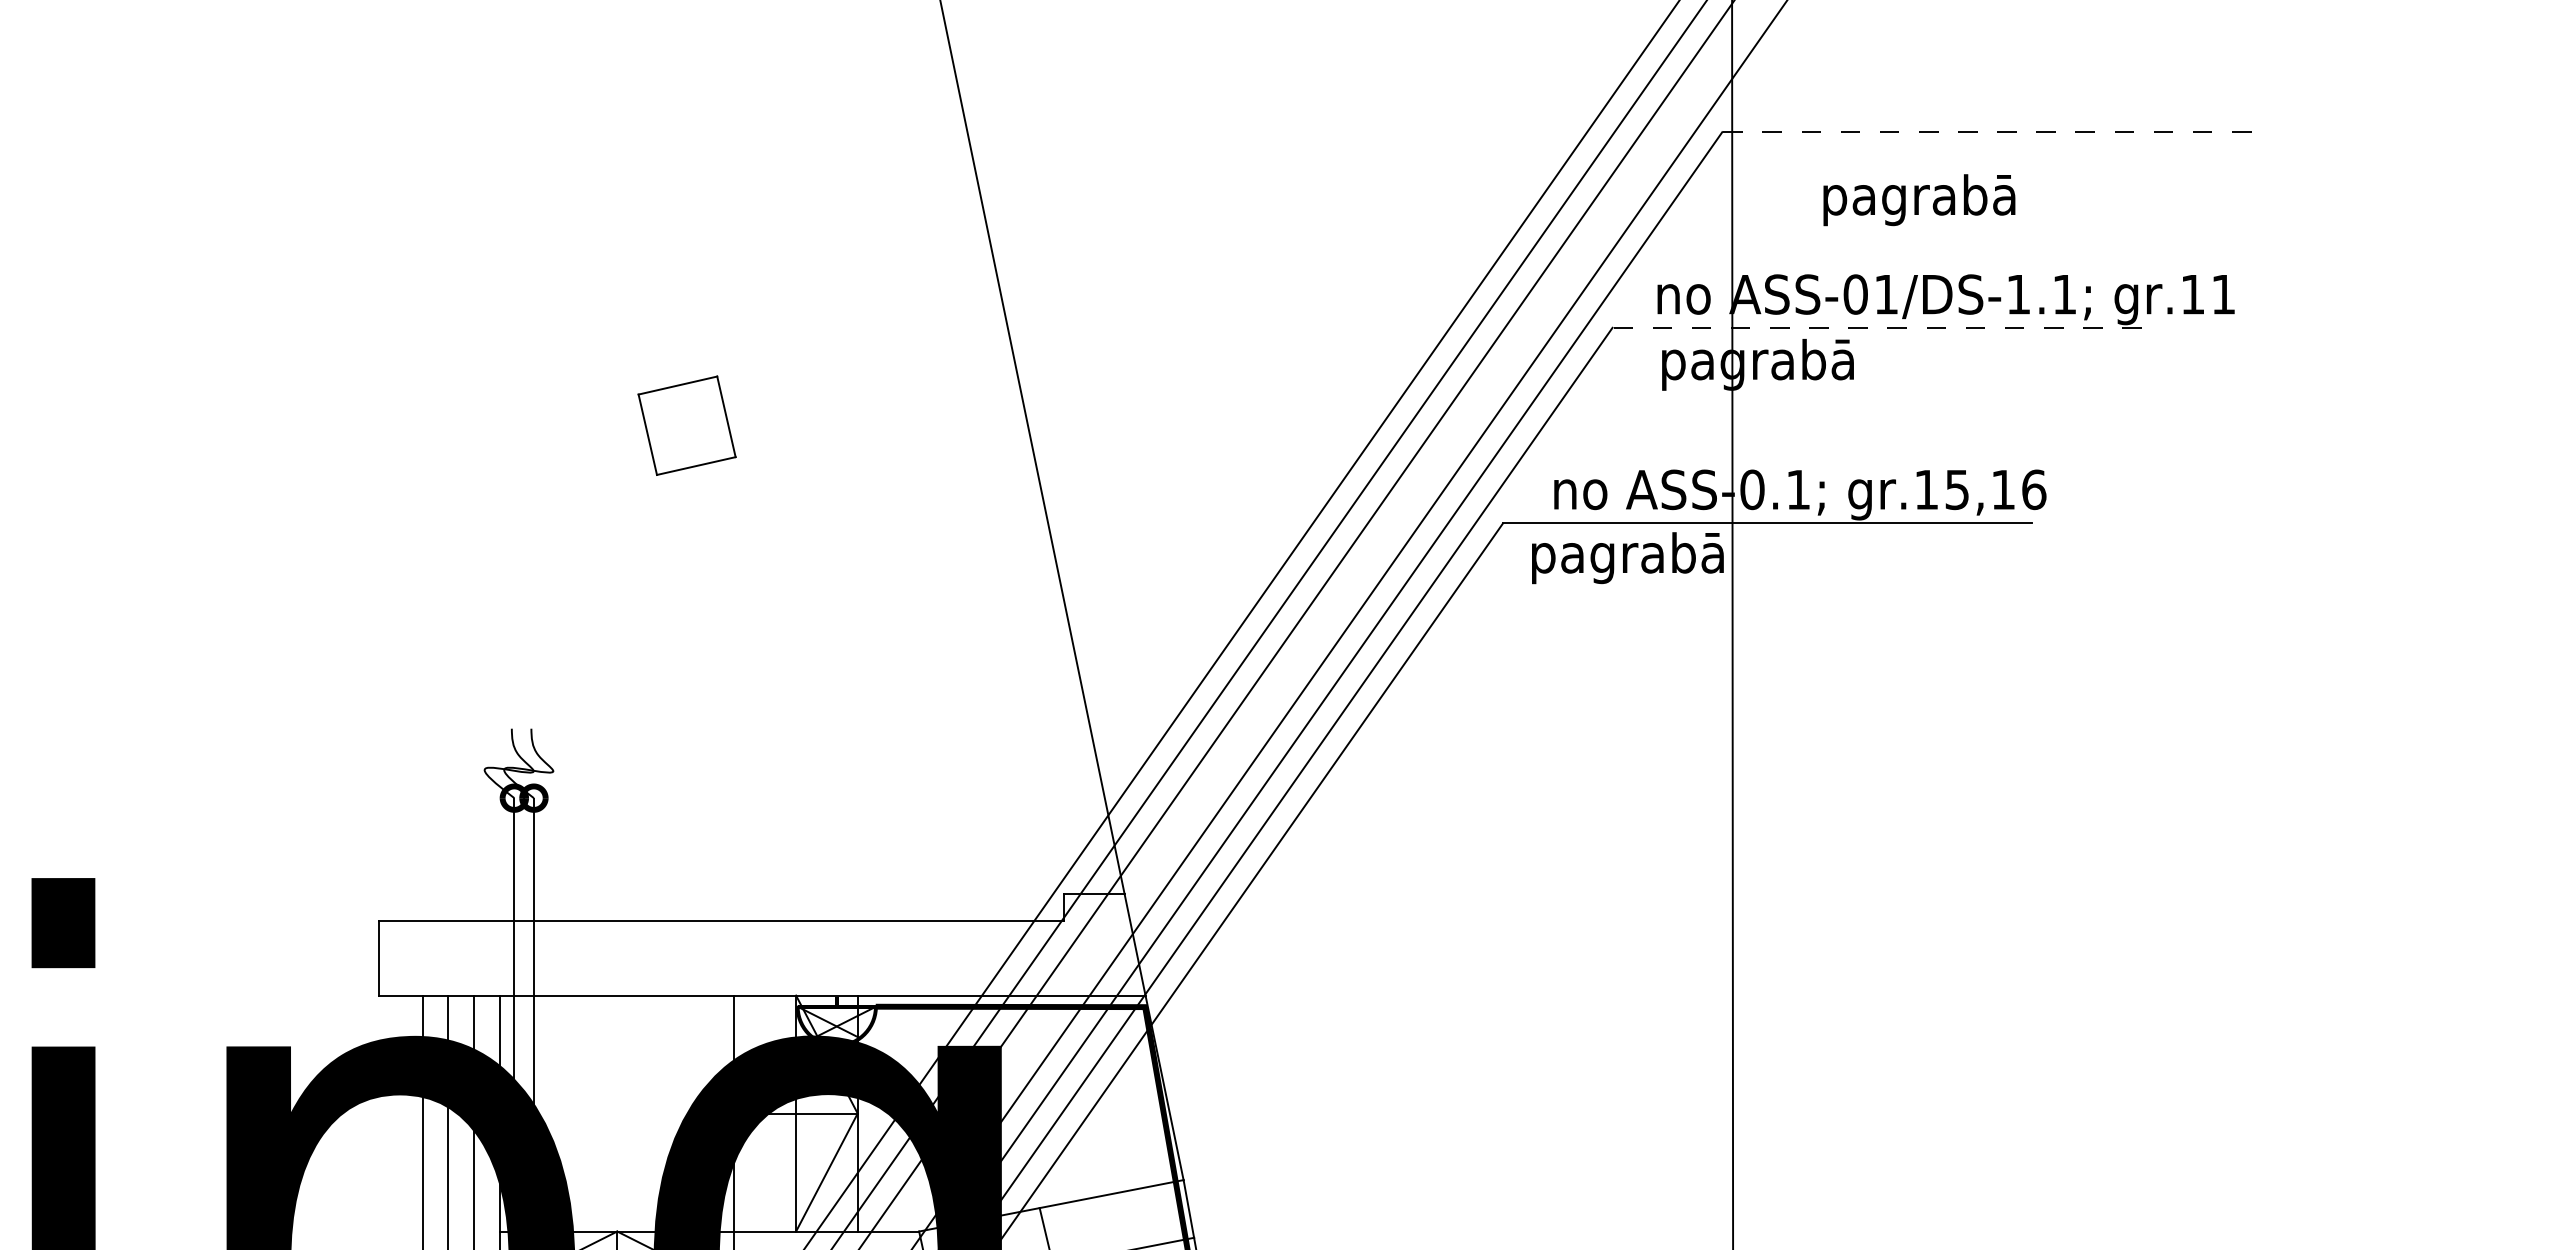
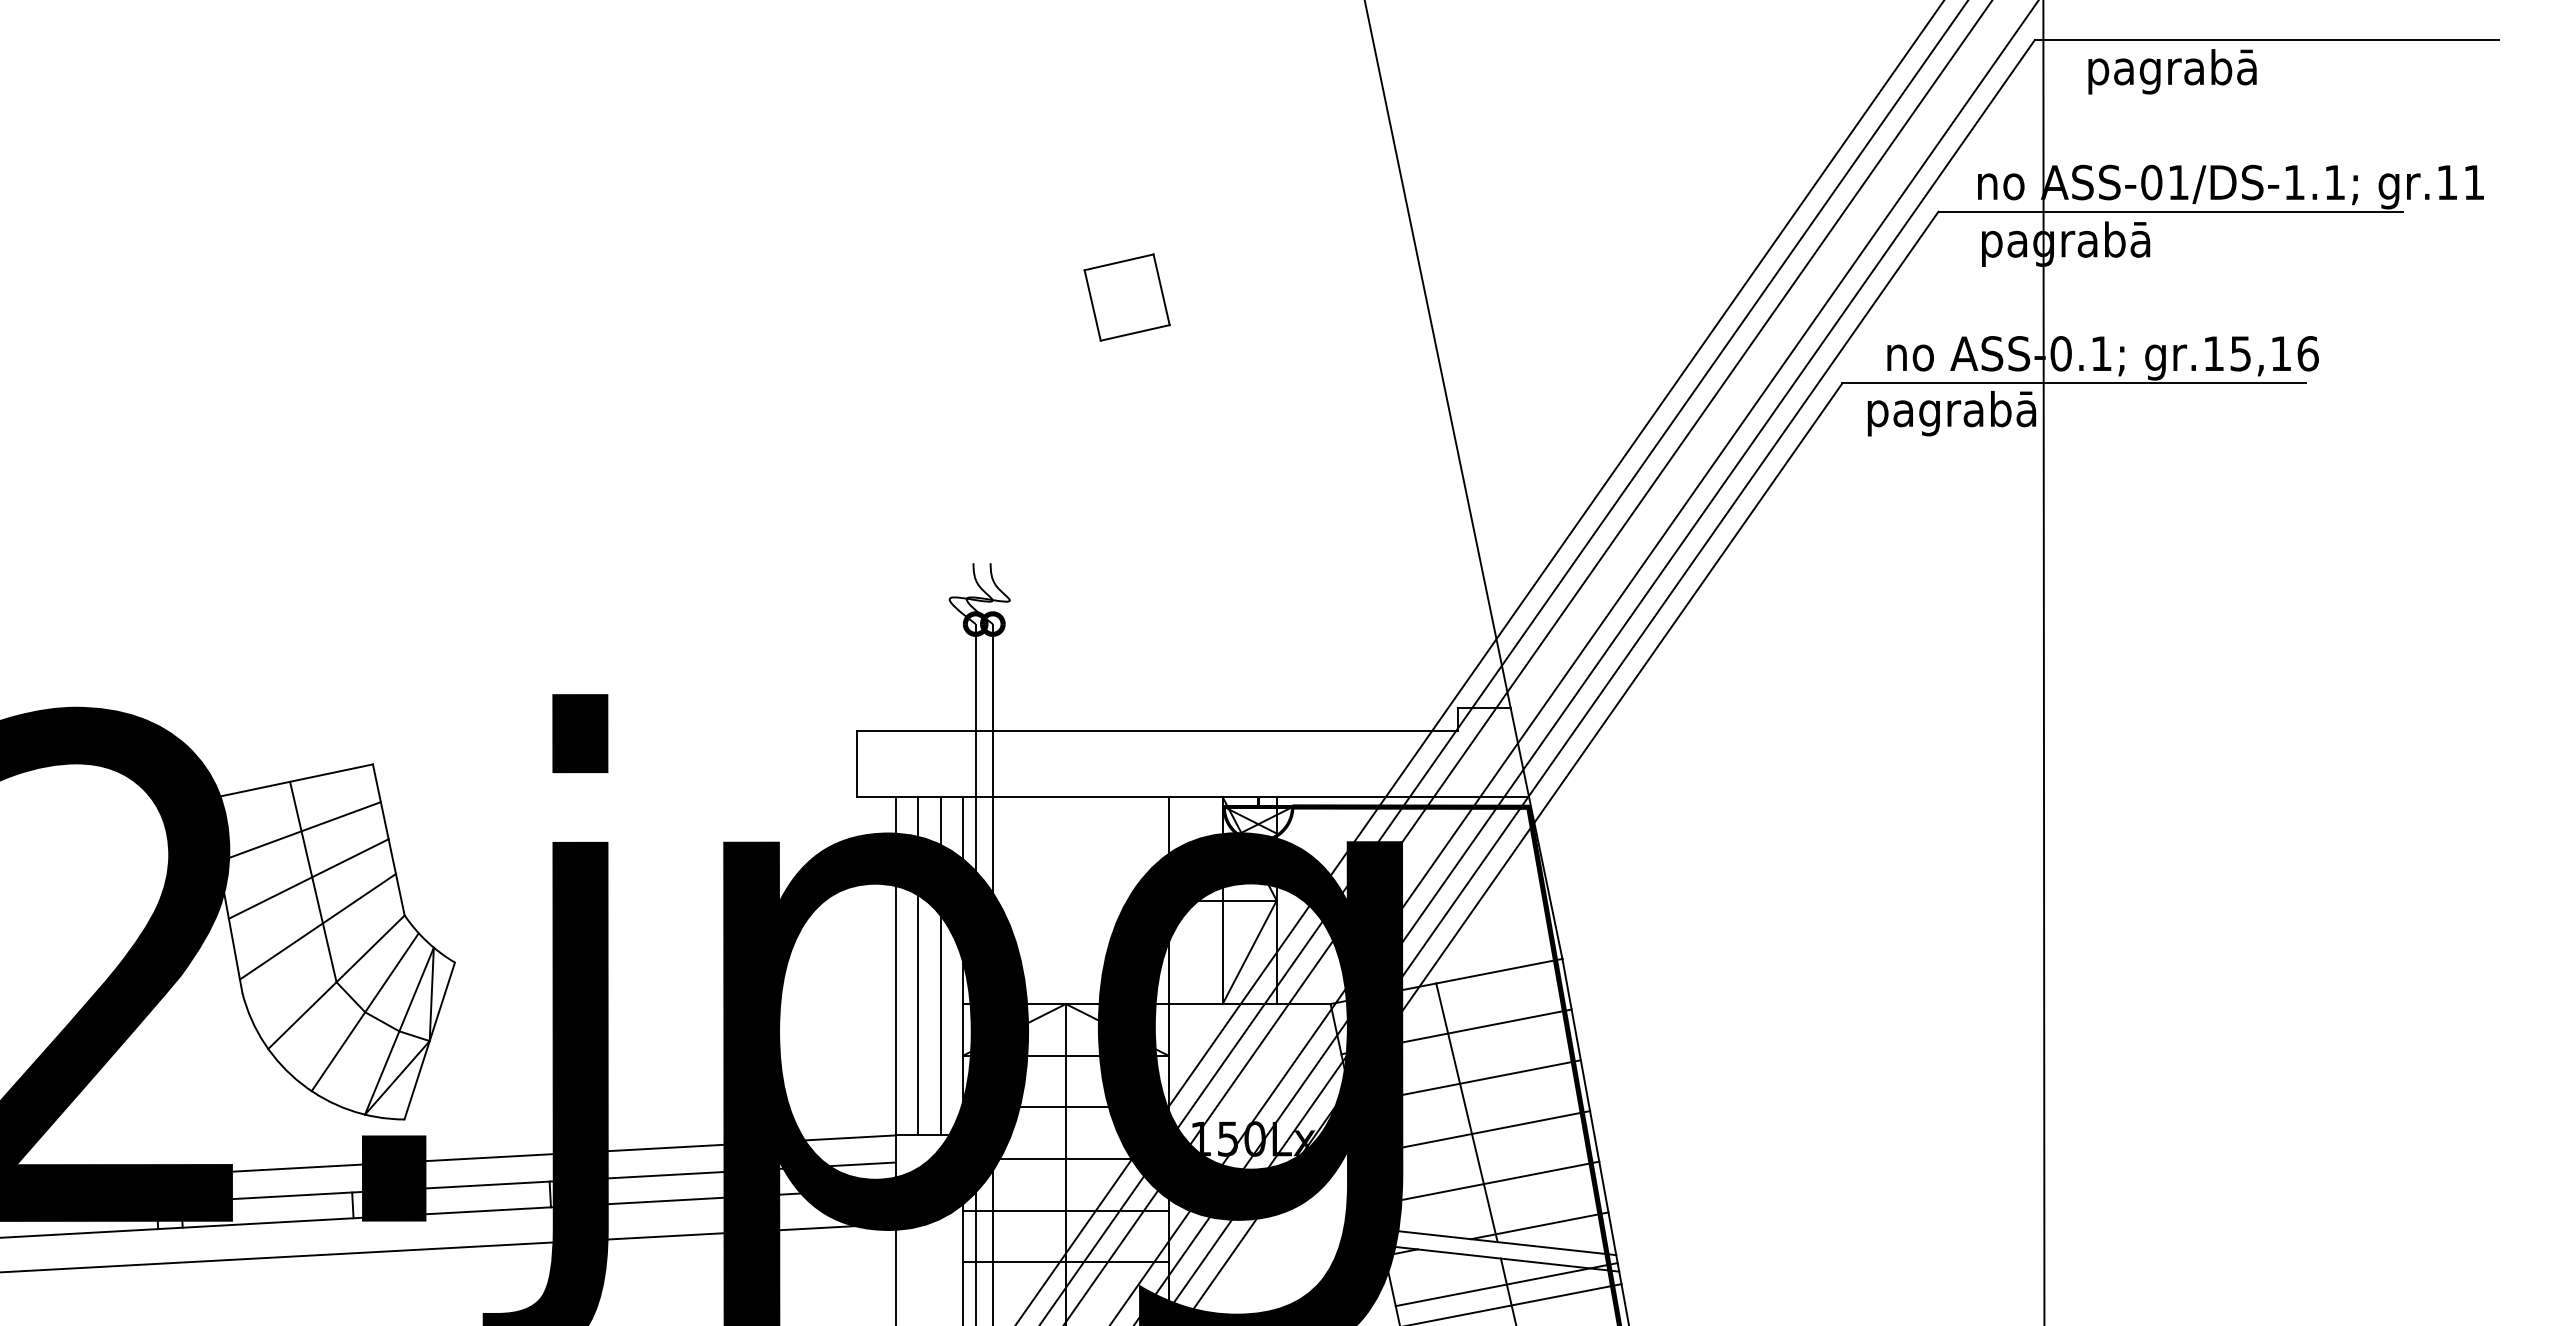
line: (1986, 132) -> (2266, 40), dashed -> solid
text: (1919, 199) -> (2172, 71), moved
line: (1877, 327) -> (2170, 211), dashed -> solid

